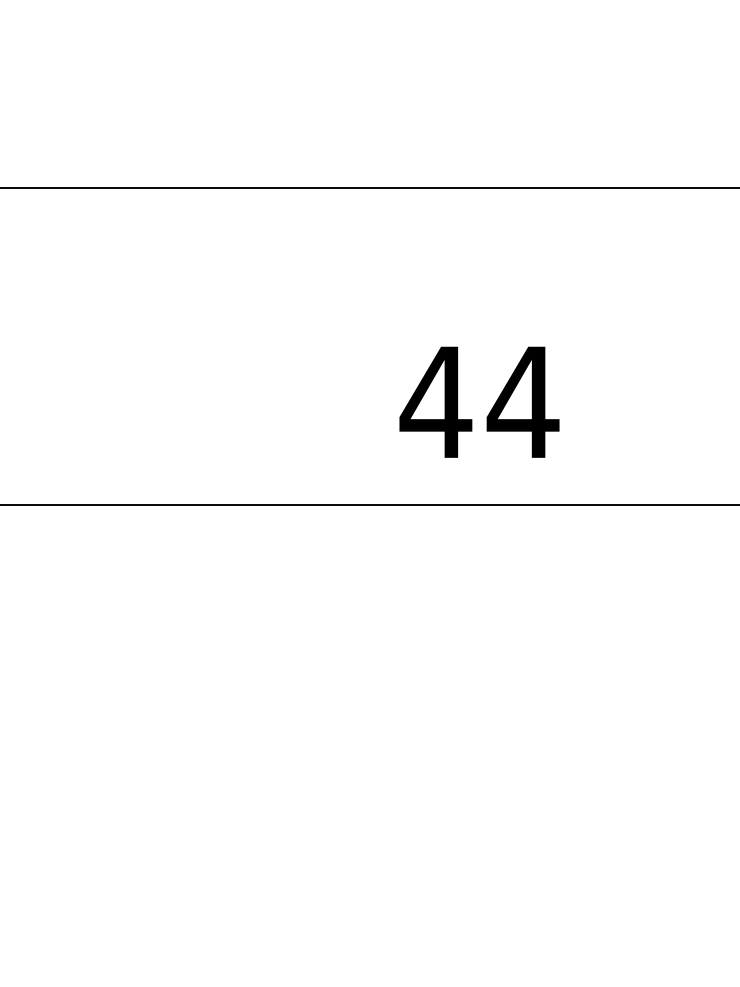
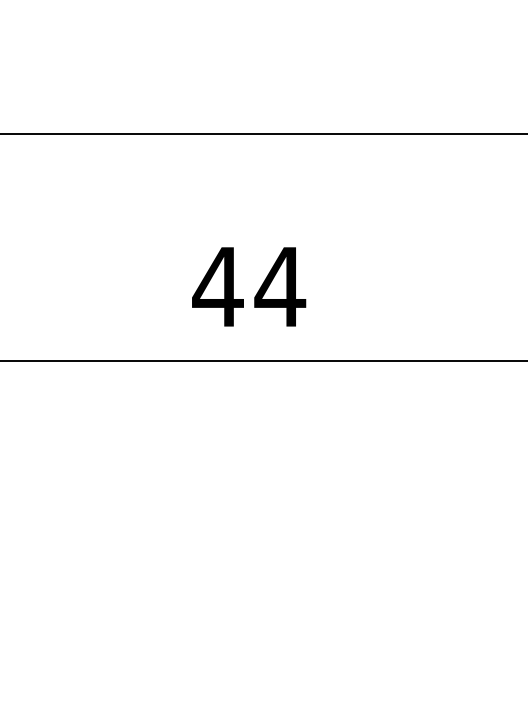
text: (480, 401) -> (249, 286), moved

